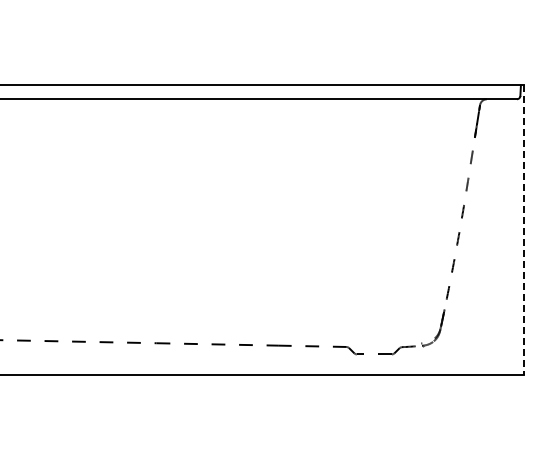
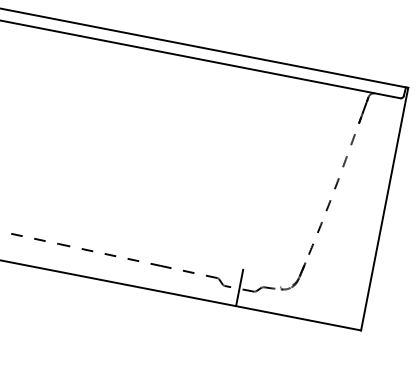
line: (523, 230) -> (384, 209), dashed -> solid
line: (374, 352) -> (239, 287), added

